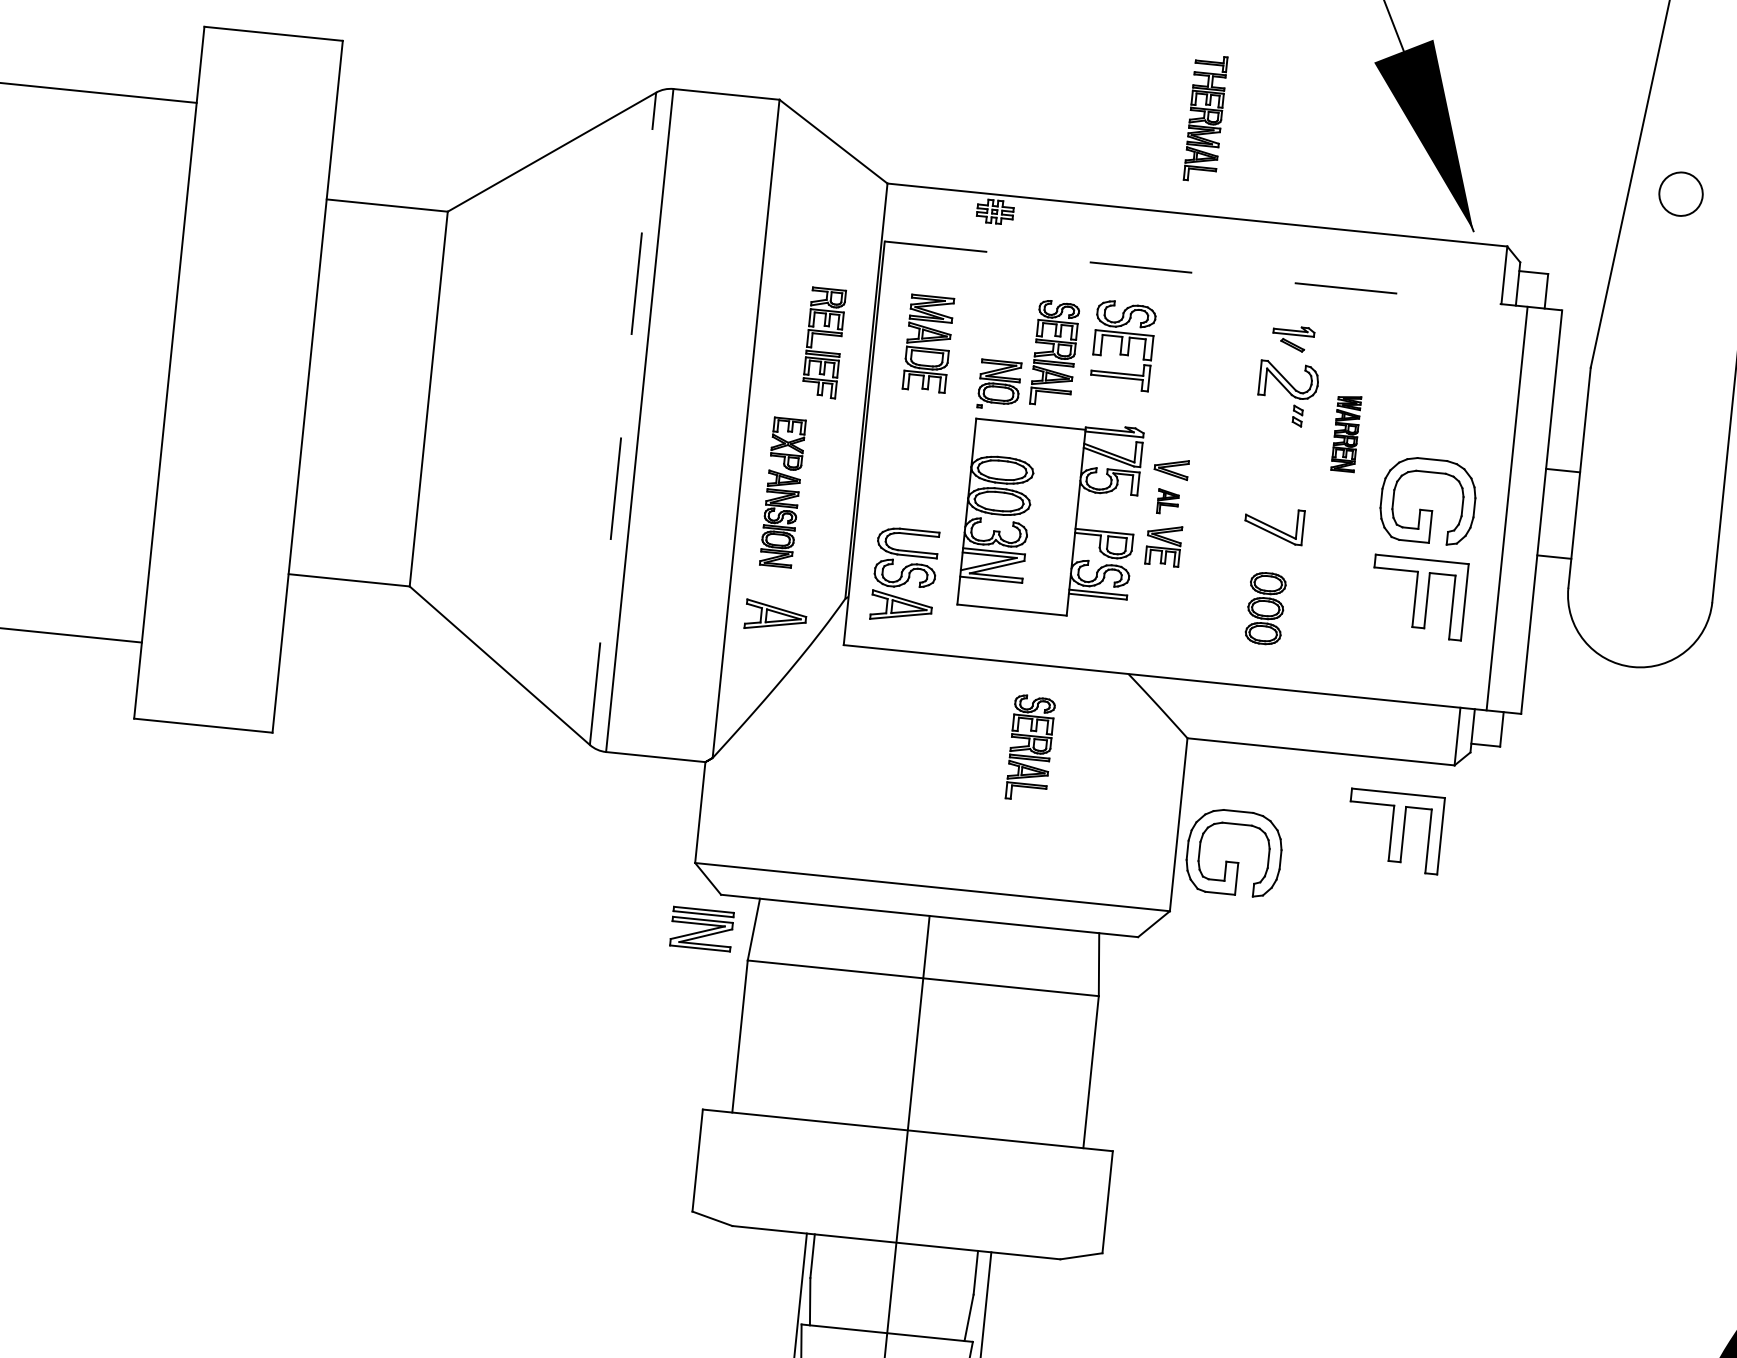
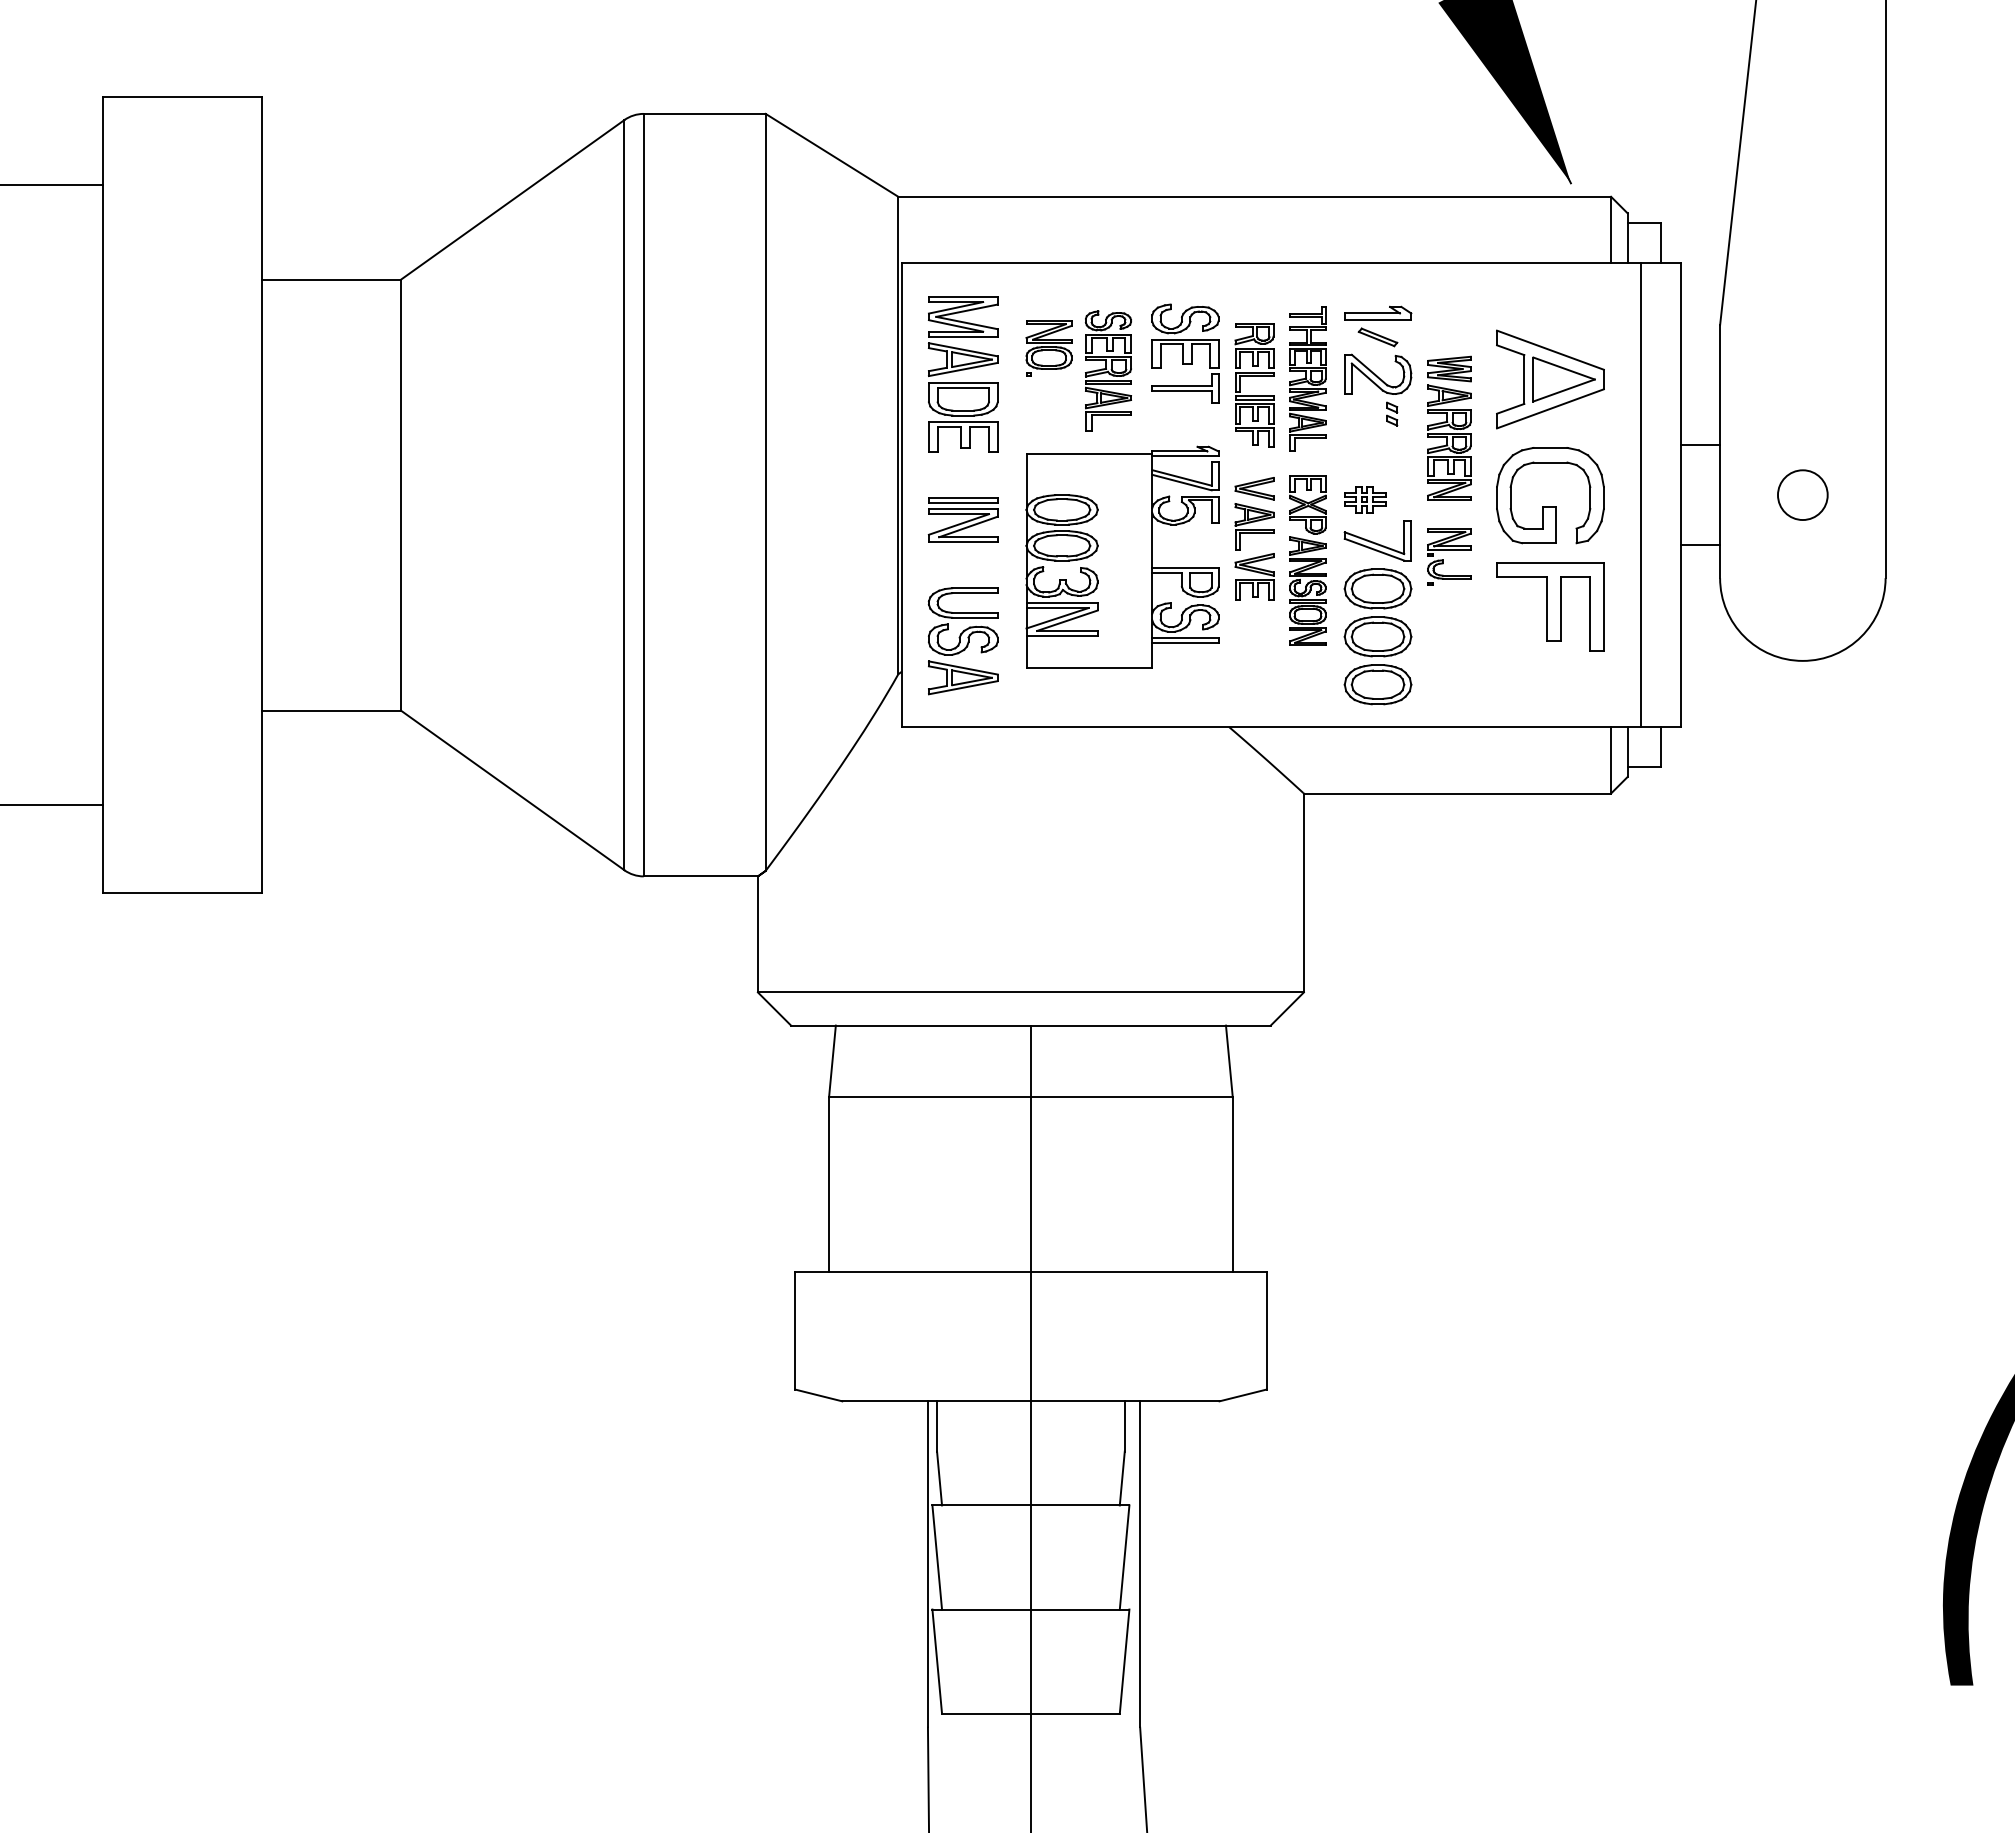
part: (1205, 118) -> (1307, 378), moved
circle: (1680, 193) -> (1802, 494), moved
part: (995, 211) -> (1365, 499), moved
line: (1223, 276) -> (1291, 263), dashed -> solid
part: (824, 335) -> (1254, 376), moved
part: (1293, 338) -> (1378, 326), size x1.43
part: (928, 343) -> (963, 374), size x1.43
part: (998, 385) -> (1048, 348), moved
part: (1438, 400) -> (1550, 379), added
line: (623, 418) -> (624, 494), dashed -> solid
part: (1346, 432) -> (1449, 427), size x1.67
part: (782, 492) -> (1307, 560), moved
part: (1168, 501) -> (1254, 526), size x1.67
part: (1335, 545) -> (1449, 556), added
part: (1265, 608) -> (1377, 636), size x1.67
part: (776, 616) -> (821, 702), removed
part: (1029, 747) -> (1125, 822), removed
part: (1394, 831) -> (1550, 875), removed
part: (1233, 862) -> (1370, 929), removed
part: (701, 928) -> (962, 519), moved

